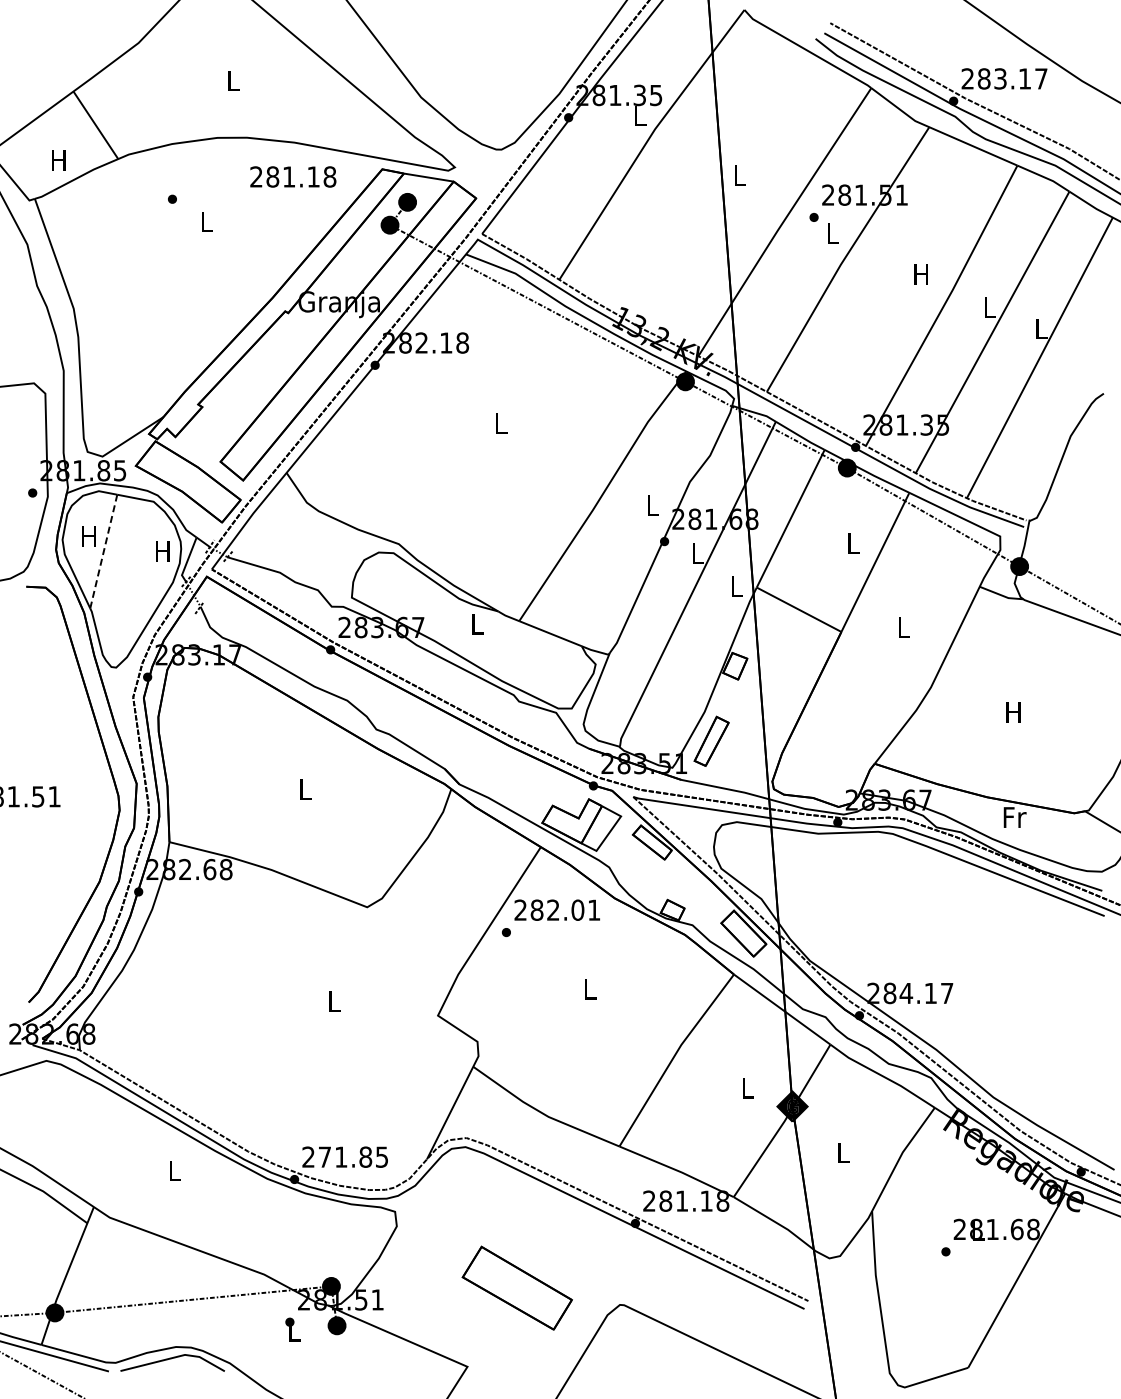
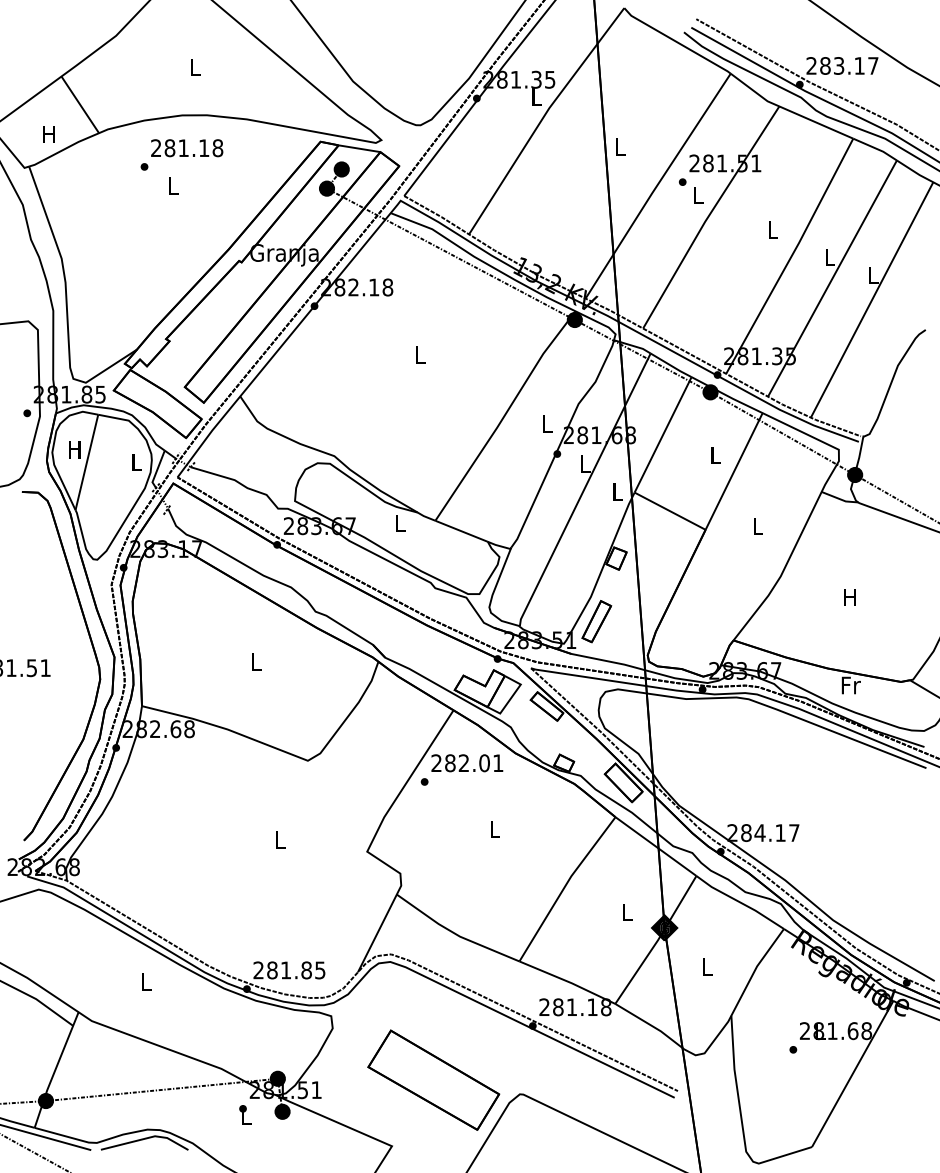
text: (293, 176) -> (187, 147), moved
text: (920, 274) -> (771, 230), H -> L
line: (103, 551) -> (86, 462), dashed -> solid
text: (162, 551) -> (136, 462), H -> L
text: (324, 1156) -> (272, 969), 271.85 -> 281.85
part: (517, 1288) -> (433, 1080), size x1.43

